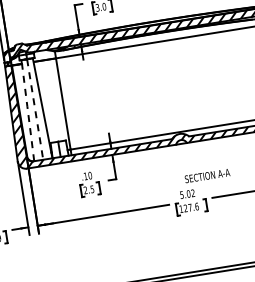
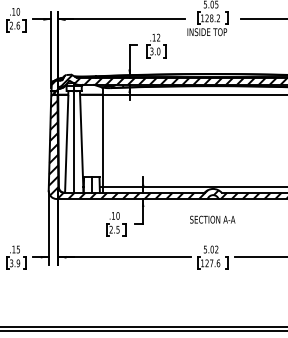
line: (35, 109) -> (74, 141), dashed -> solid
line: (27, 112) -> (66, 143), dashed -> solid
text: (207, 175) -> (212, 219), moved

